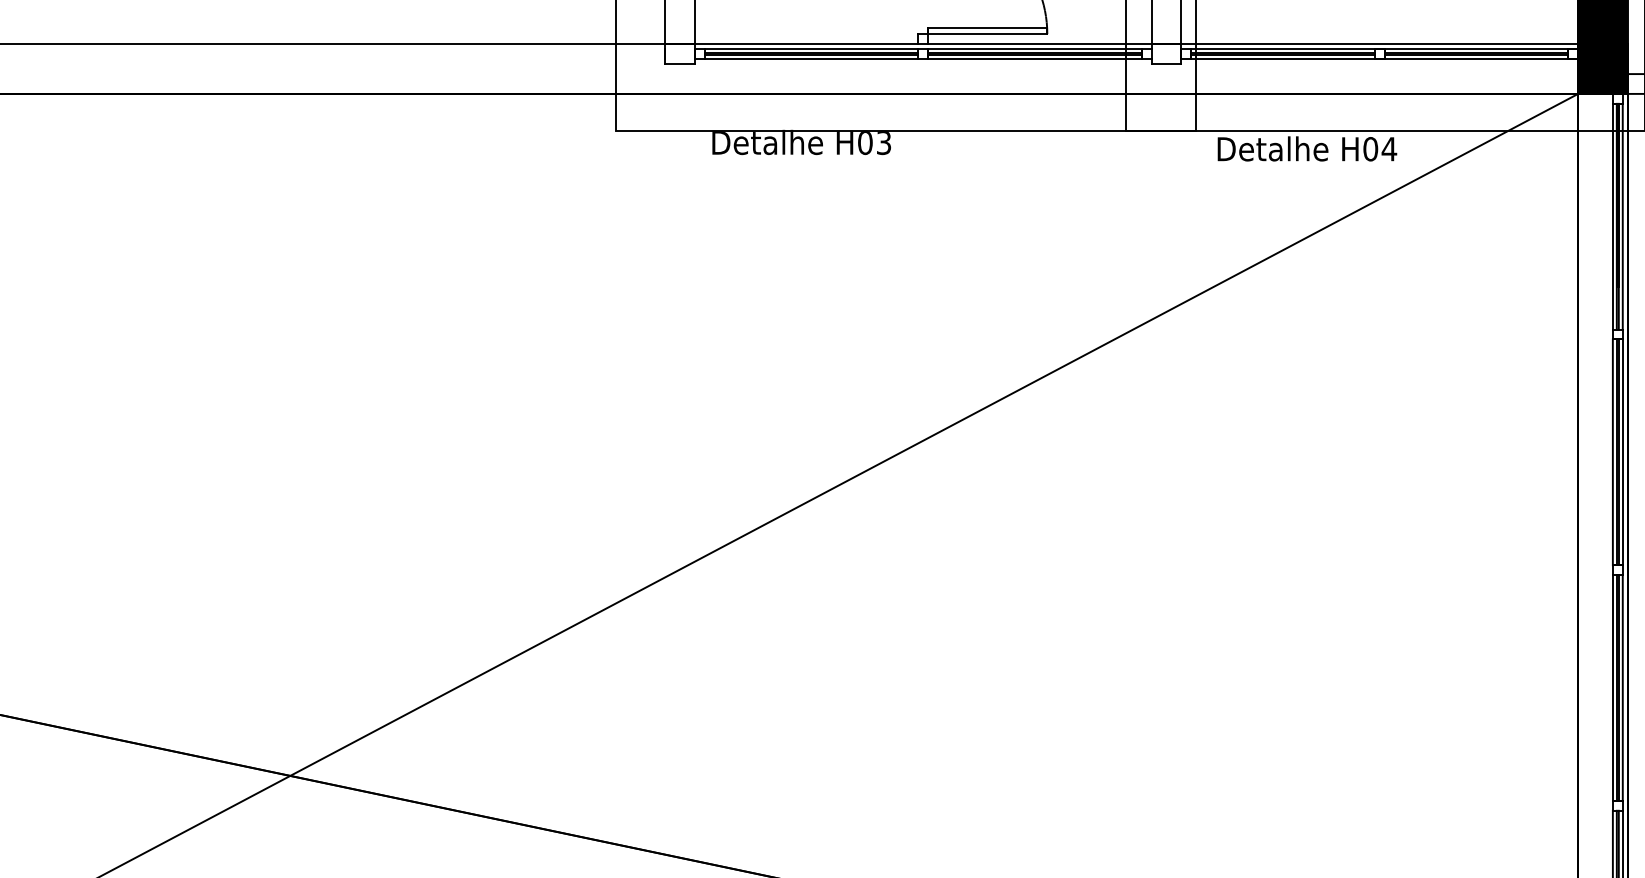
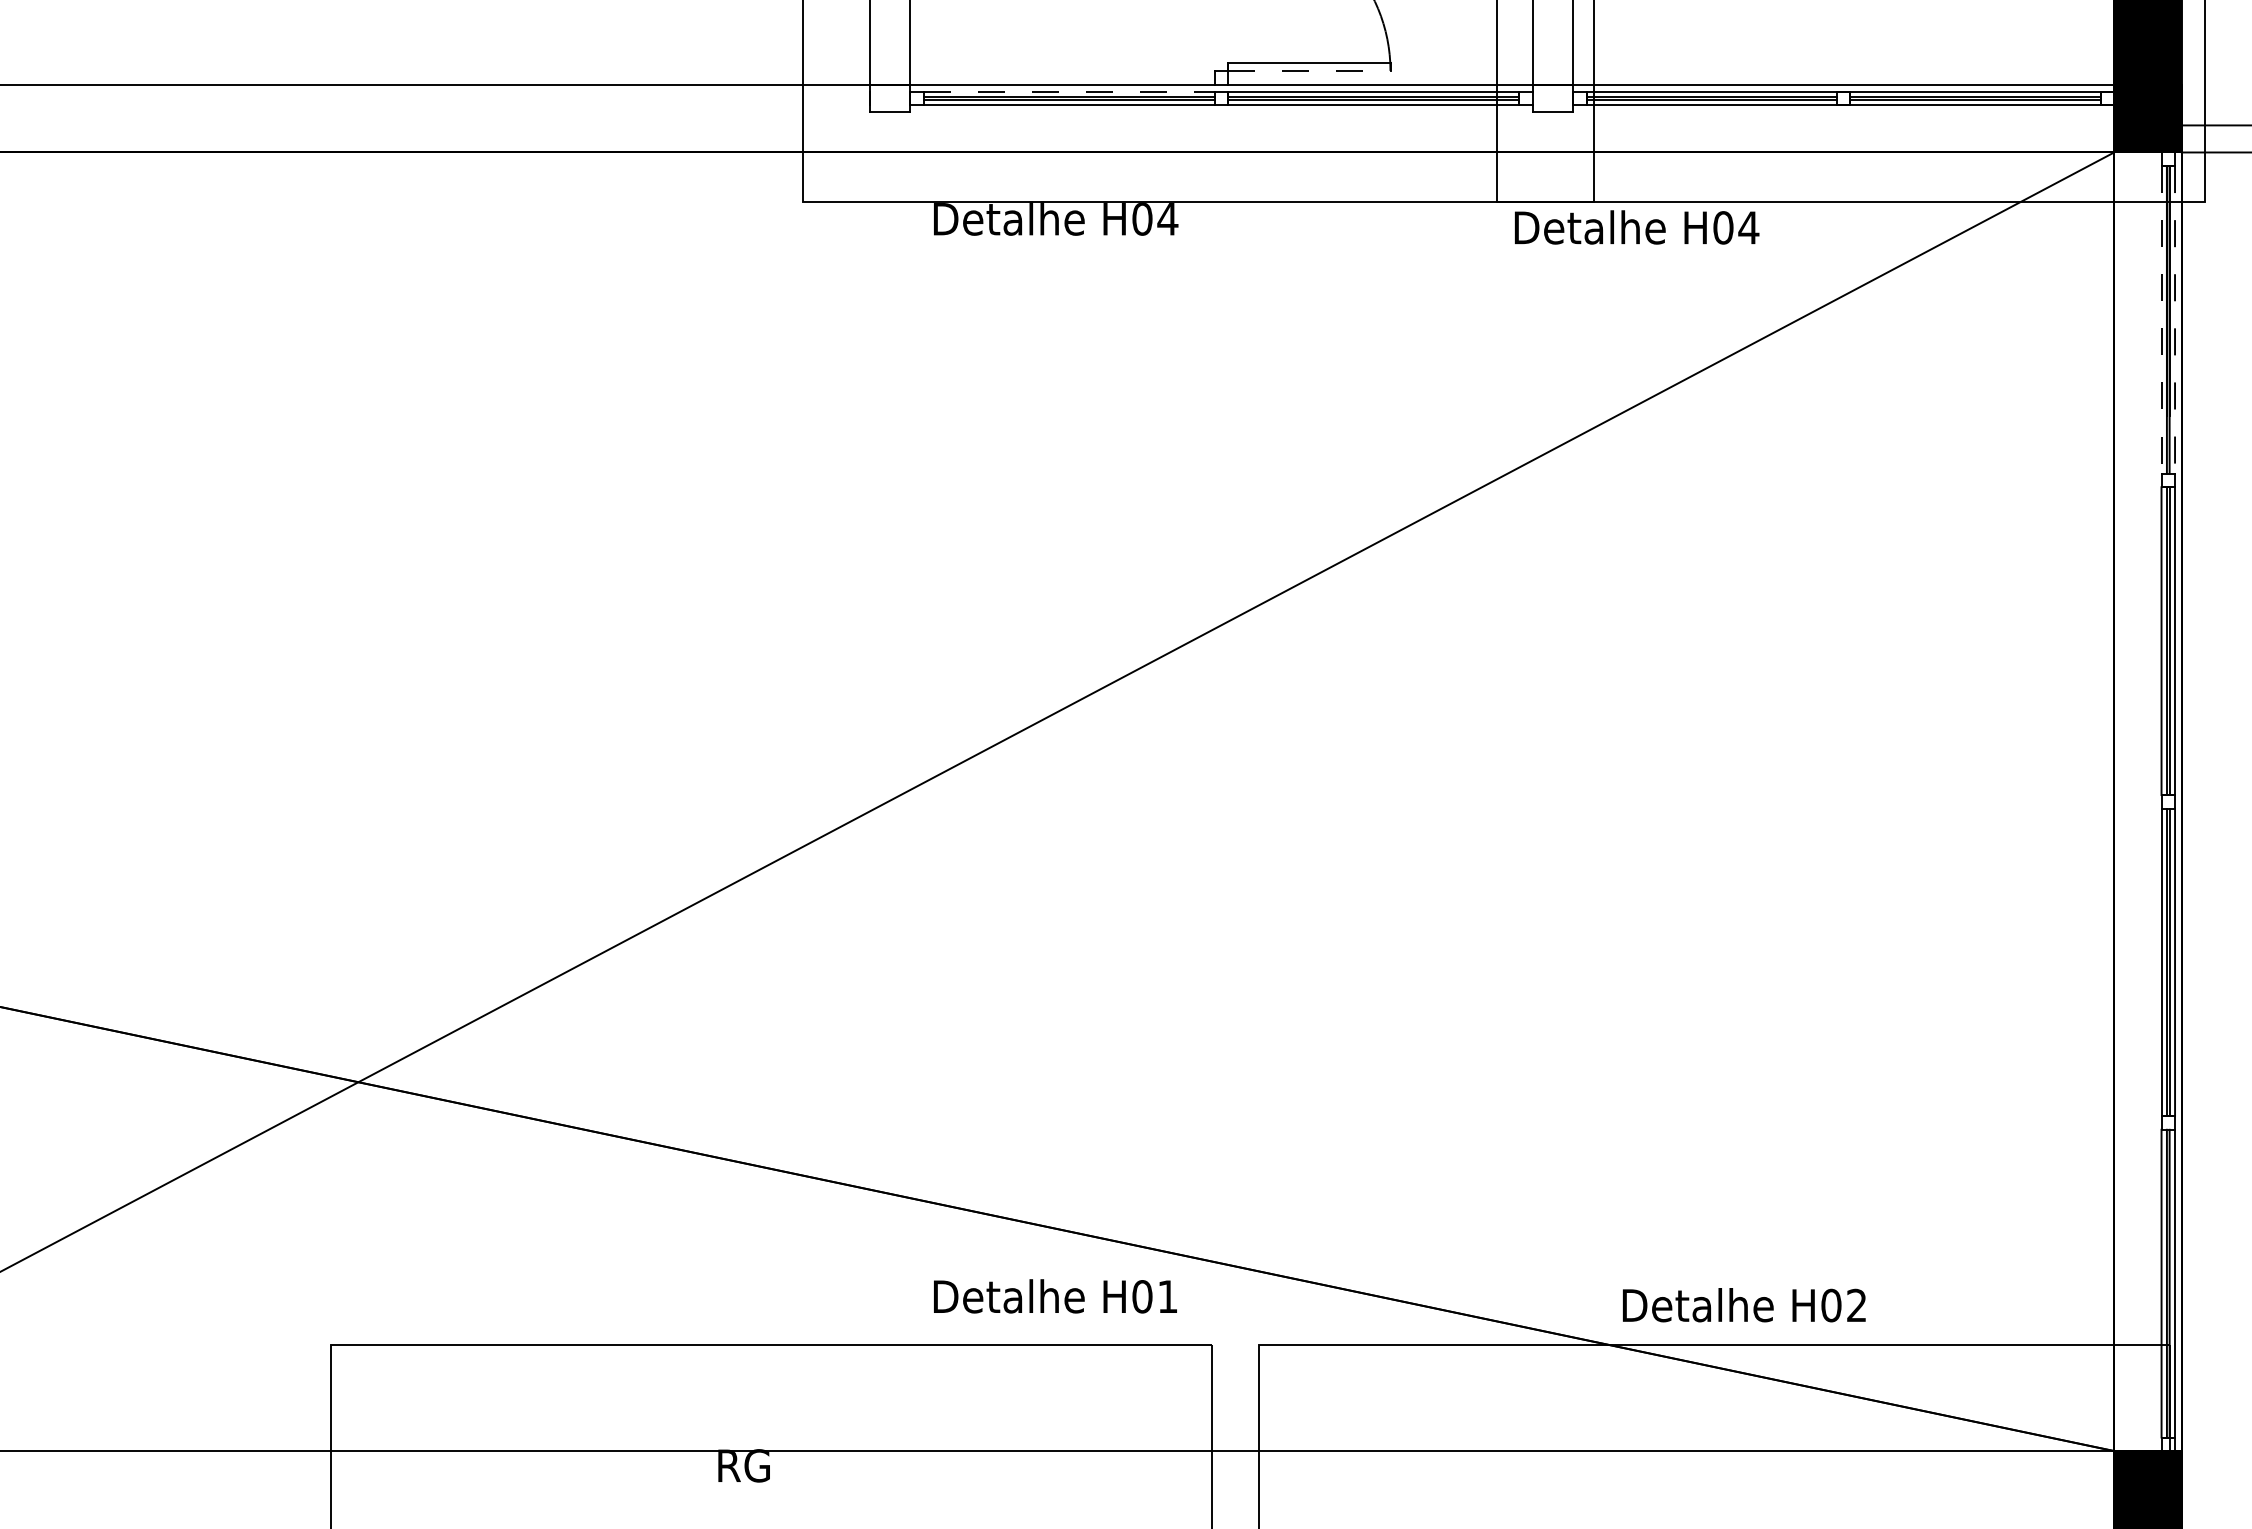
line: (987, 33) -> (1309, 70), solid -> dashed
line: (811, 49) -> (1069, 91), solid -> dashed
text: (883, 143) -> (1167, 219), H03 -> H04
text: (1307, 148) -> (1637, 227), moved
line: (1612, 216) -> (2161, 319), solid -> dashed
line: (1623, 216) -> (2175, 319), solid -> dashed

